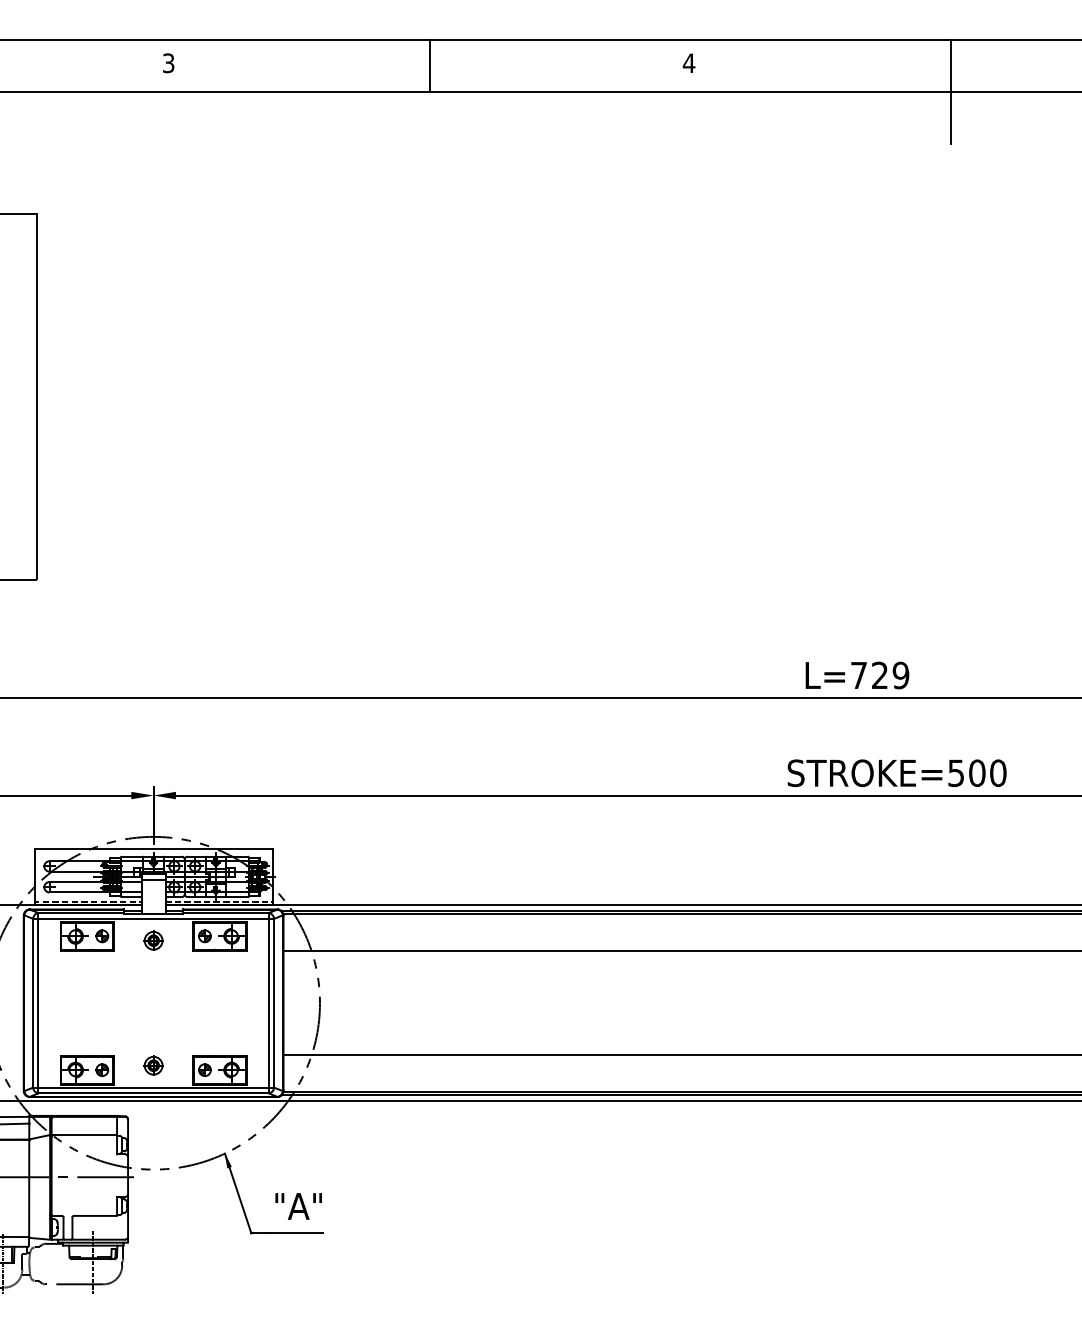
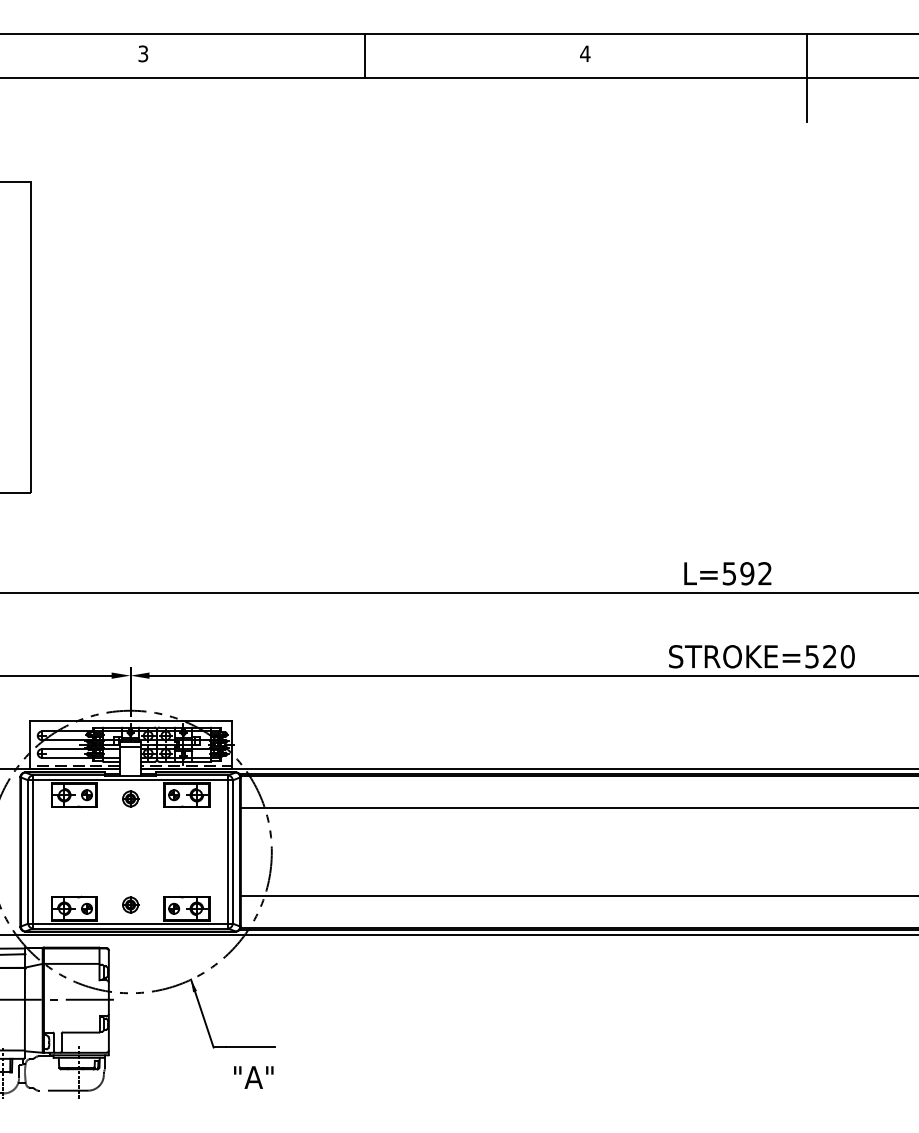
text: (880, 675) -> (747, 573), L=729 -> L=592
text: (976, 772) -> (829, 656), STROKE=500 -> STROKE=520
text: (298, 1206) -> (253, 1077), moved

